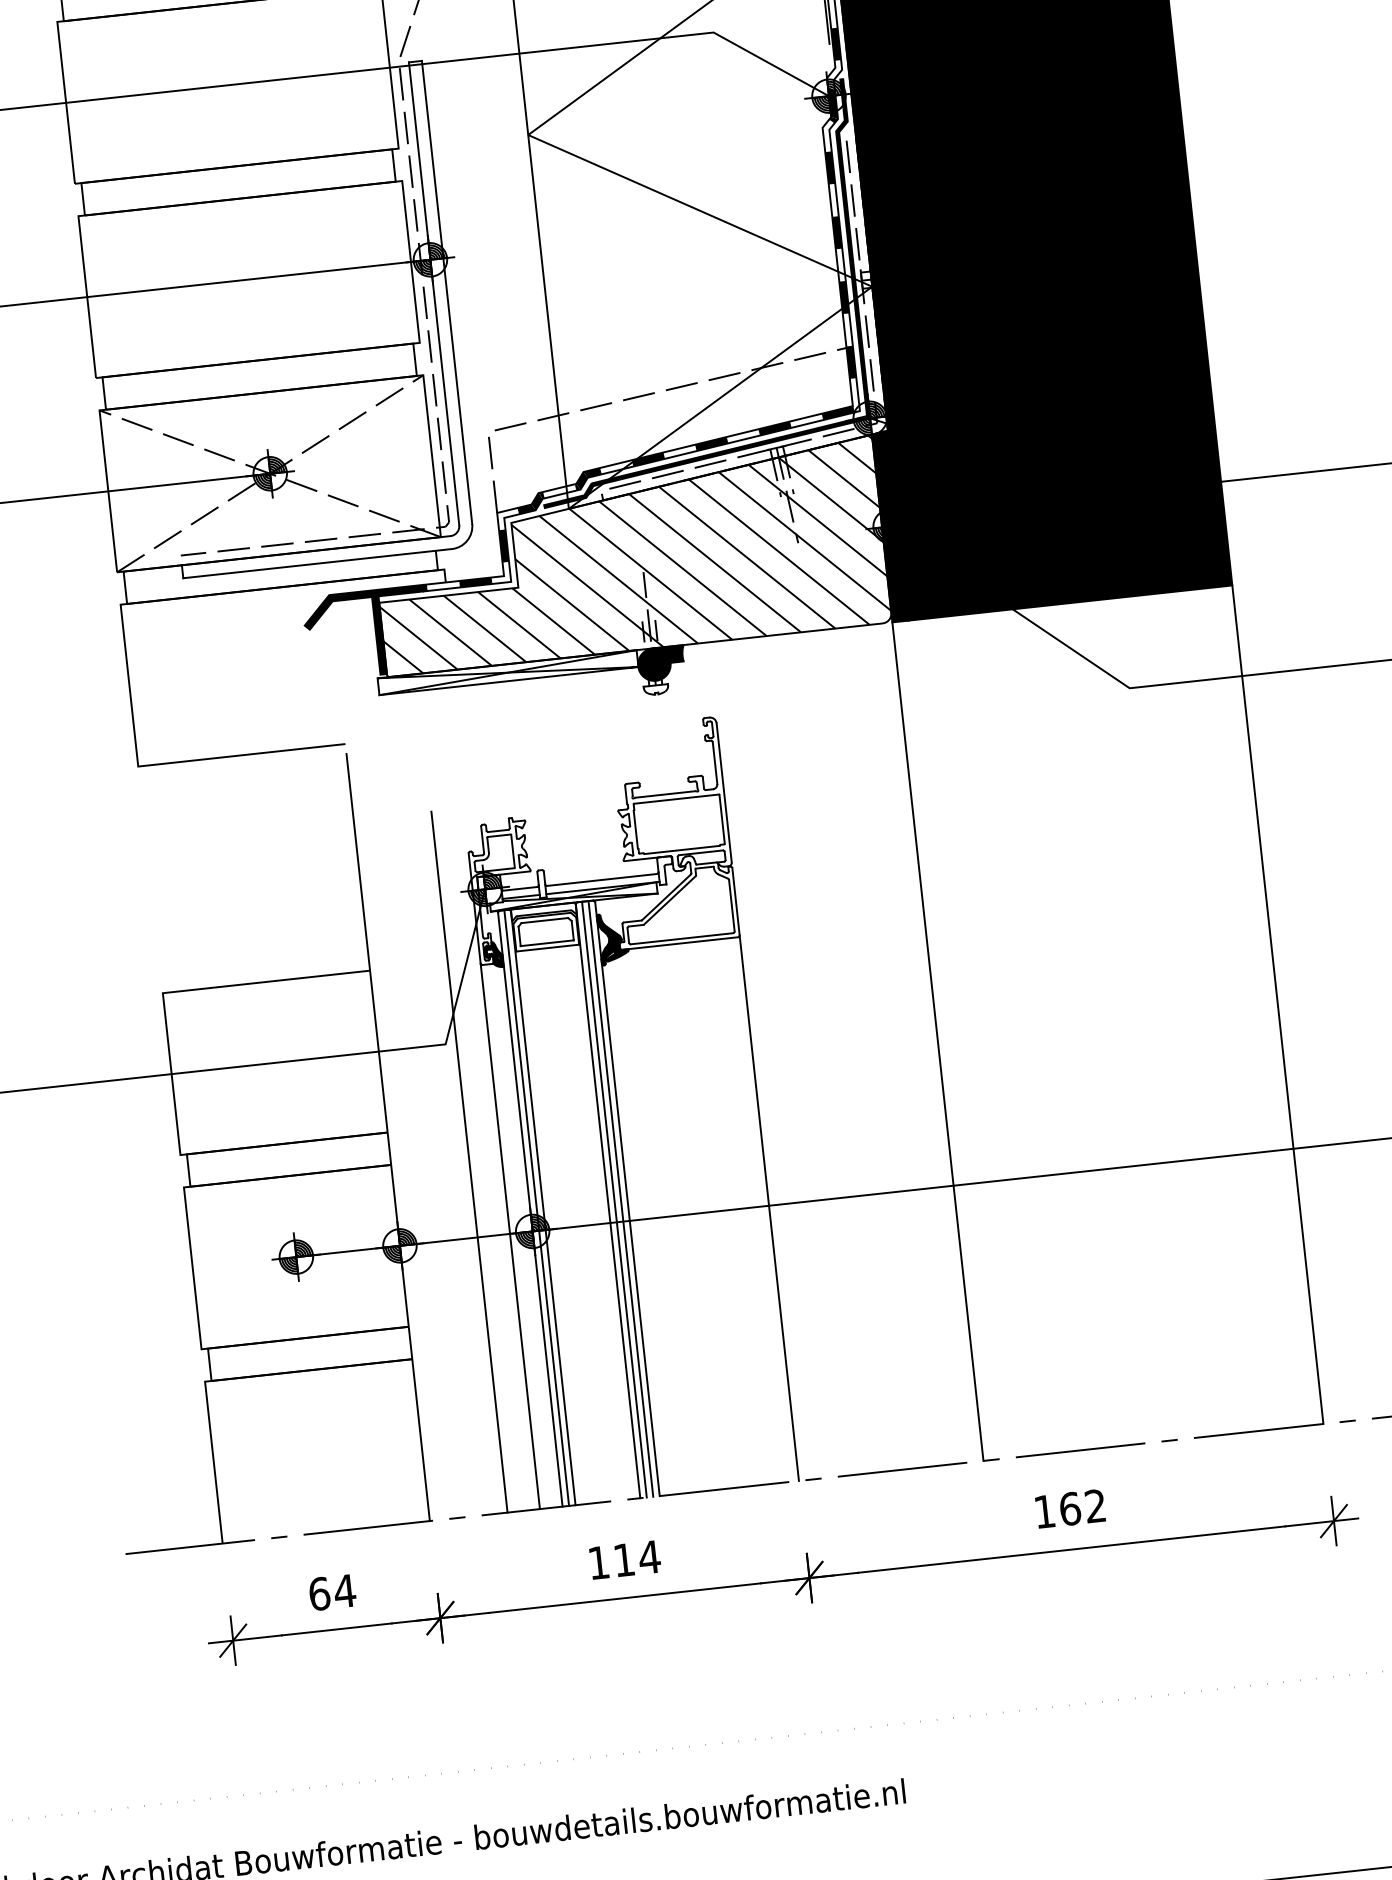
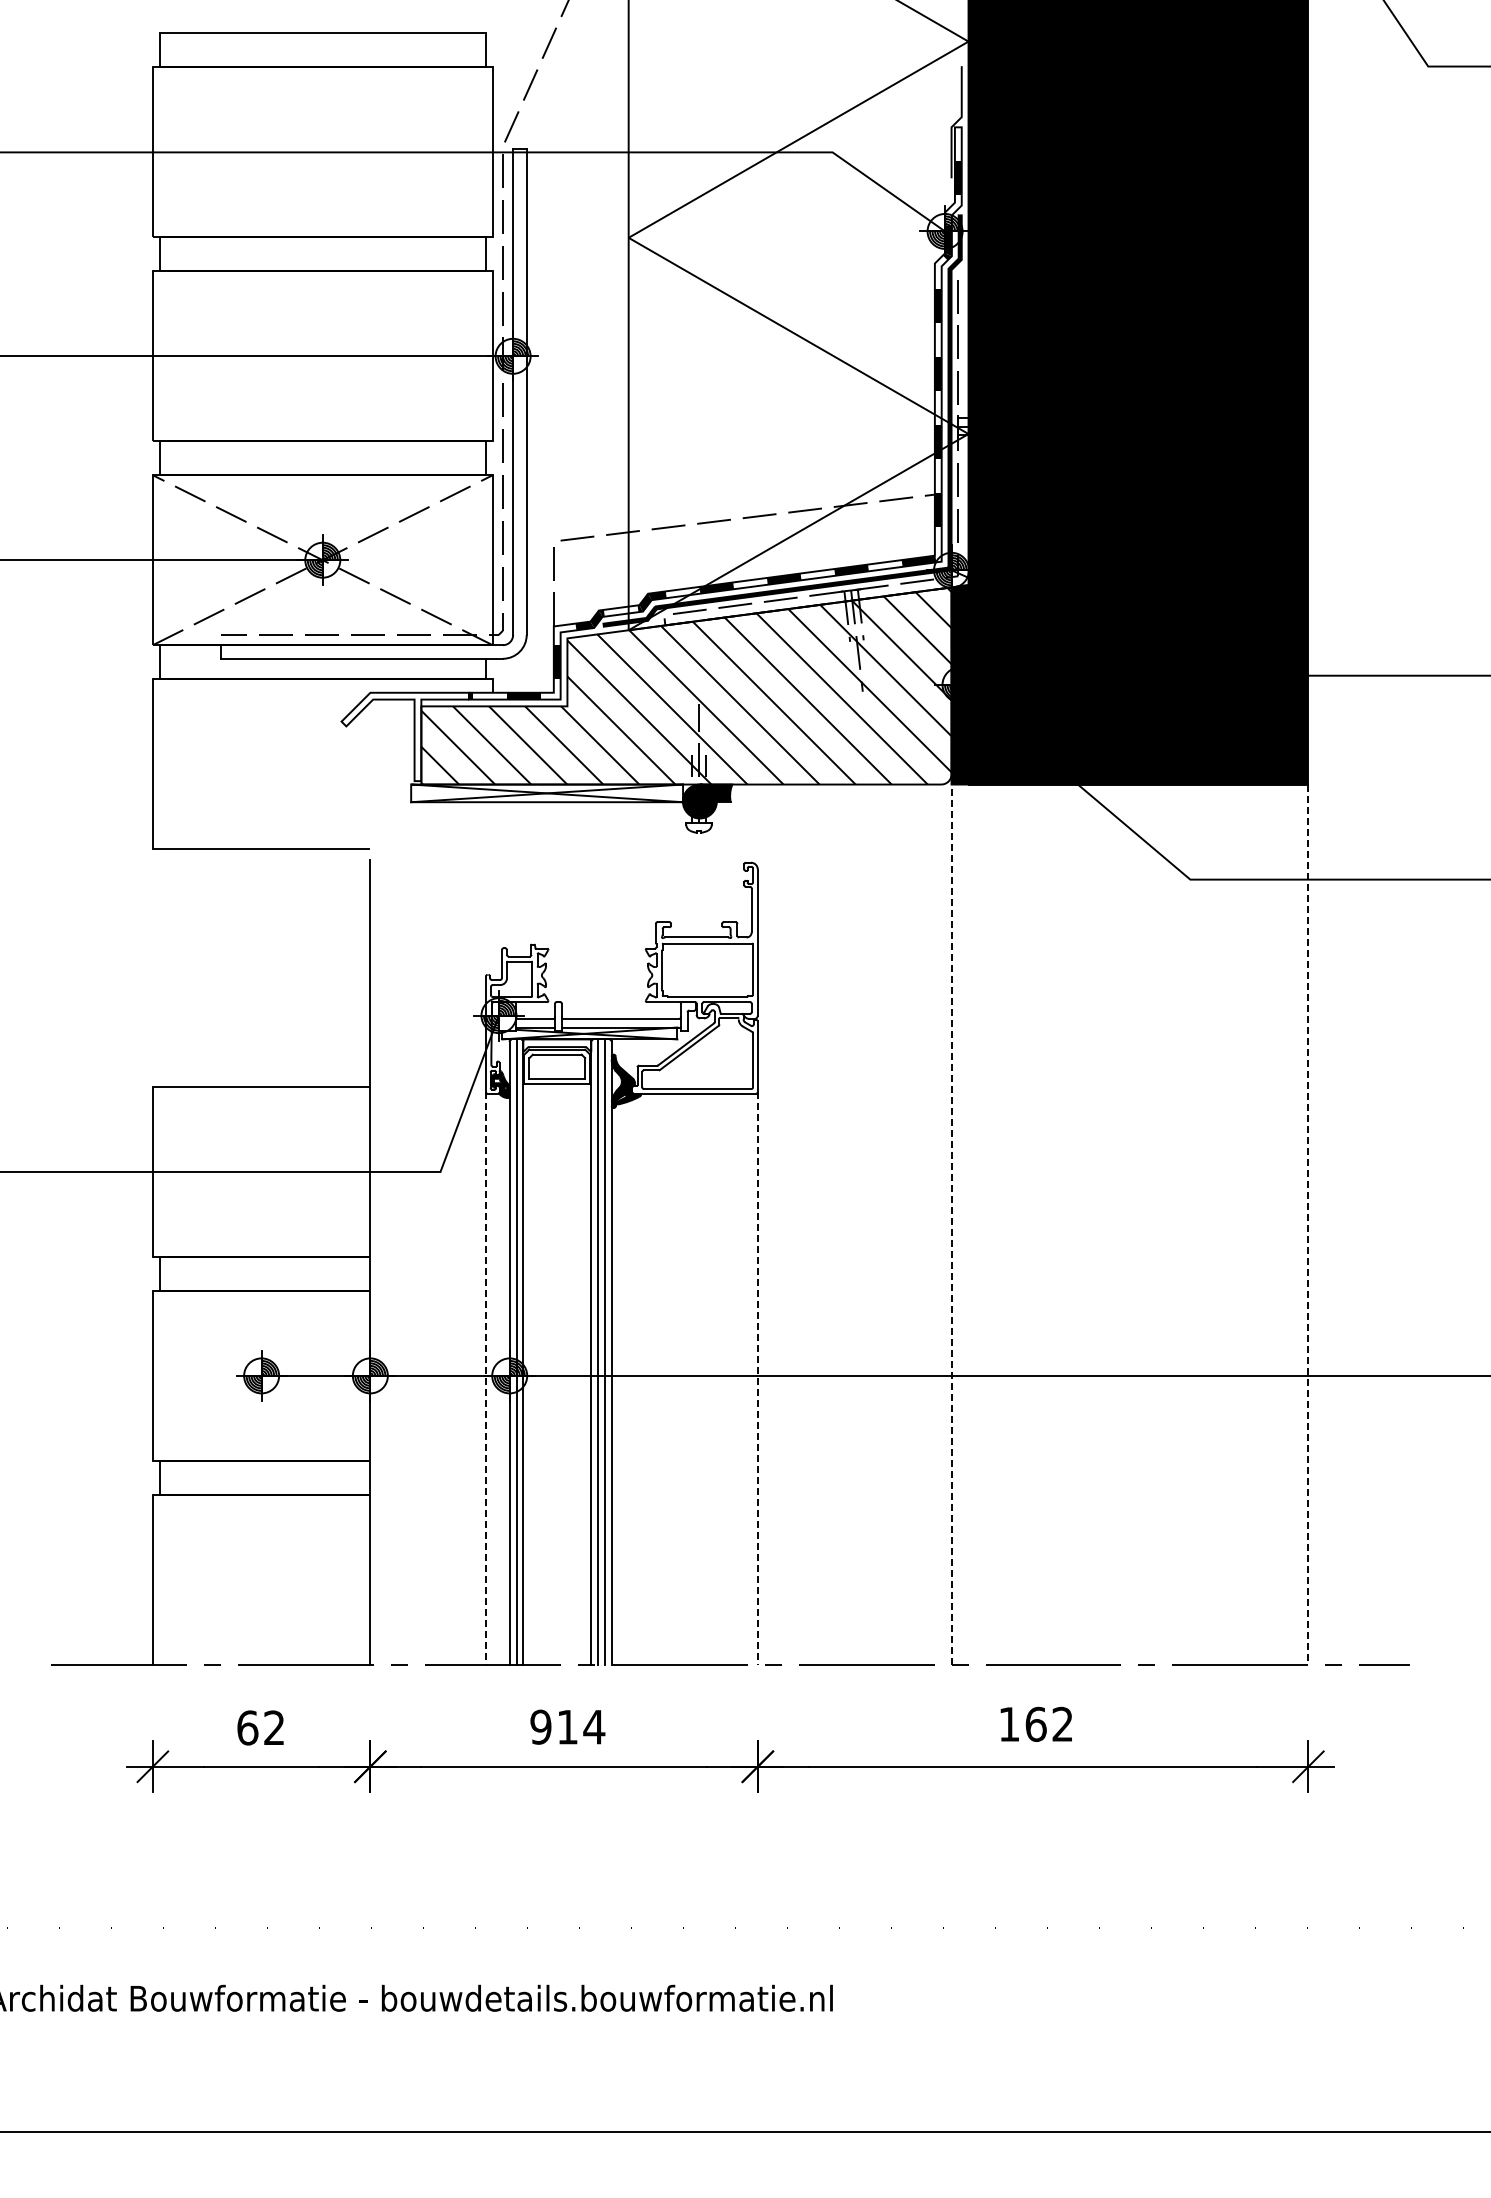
fill: (366, 633) -> (404, 736), removed
line: (1278, 1005) -> (1308, 1225), solid -> dashed
line: (937, 1041) -> (951, 1224), solid -> dashed
line: (469, 1161) -> (451, 1296), removed
line: (768, 1208) -> (757, 1378), solid -> dashed
line: (509, 1236) -> (485, 1378), solid -> dashed
text: (598, 1562) -> (540, 1726), 114 -> 914
text: (345, 1590) -> (274, 1727), 64 -> 62

